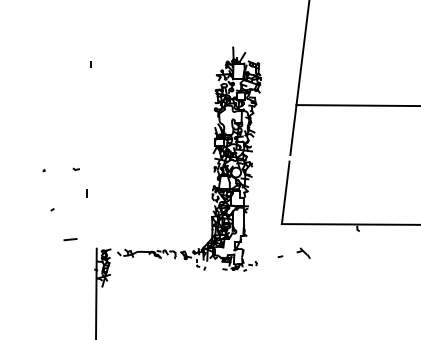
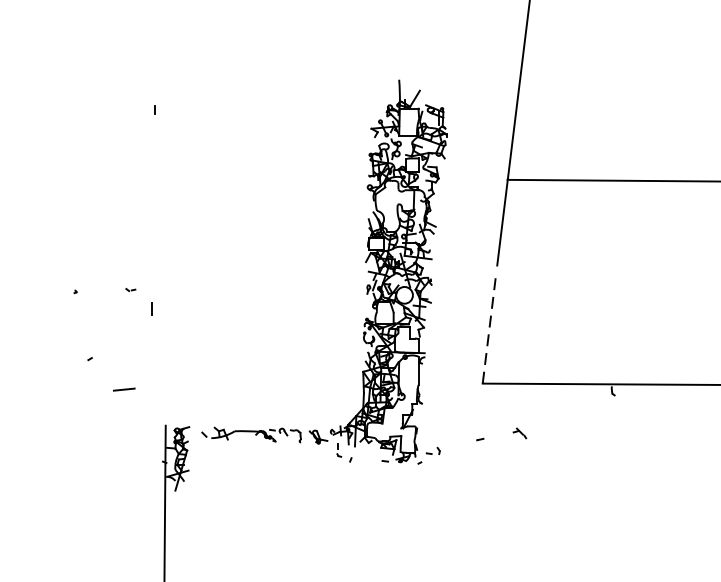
line: (285, 192) -> (488, 329), solid -> dashed
line: (86, 193) -> (149, 308), moved
line: (70, 239) -> (124, 389), moved
part: (303, 252) -> (519, 432), size x0.6

